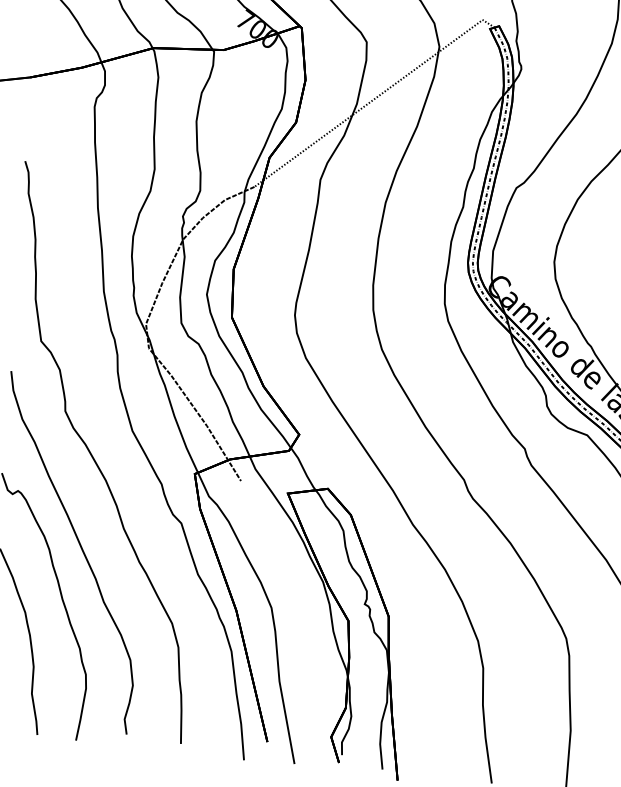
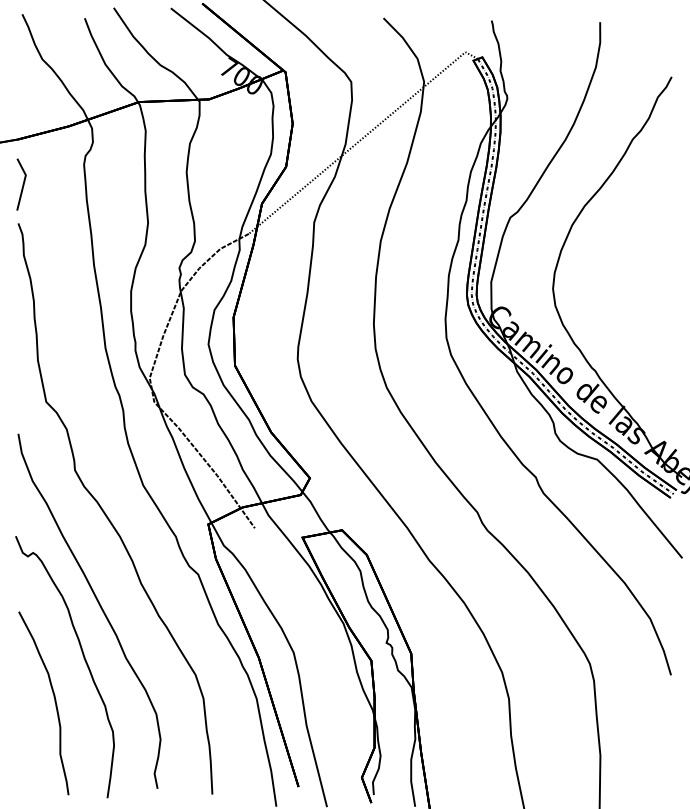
line: (31, 122) -> (22, 184), added

